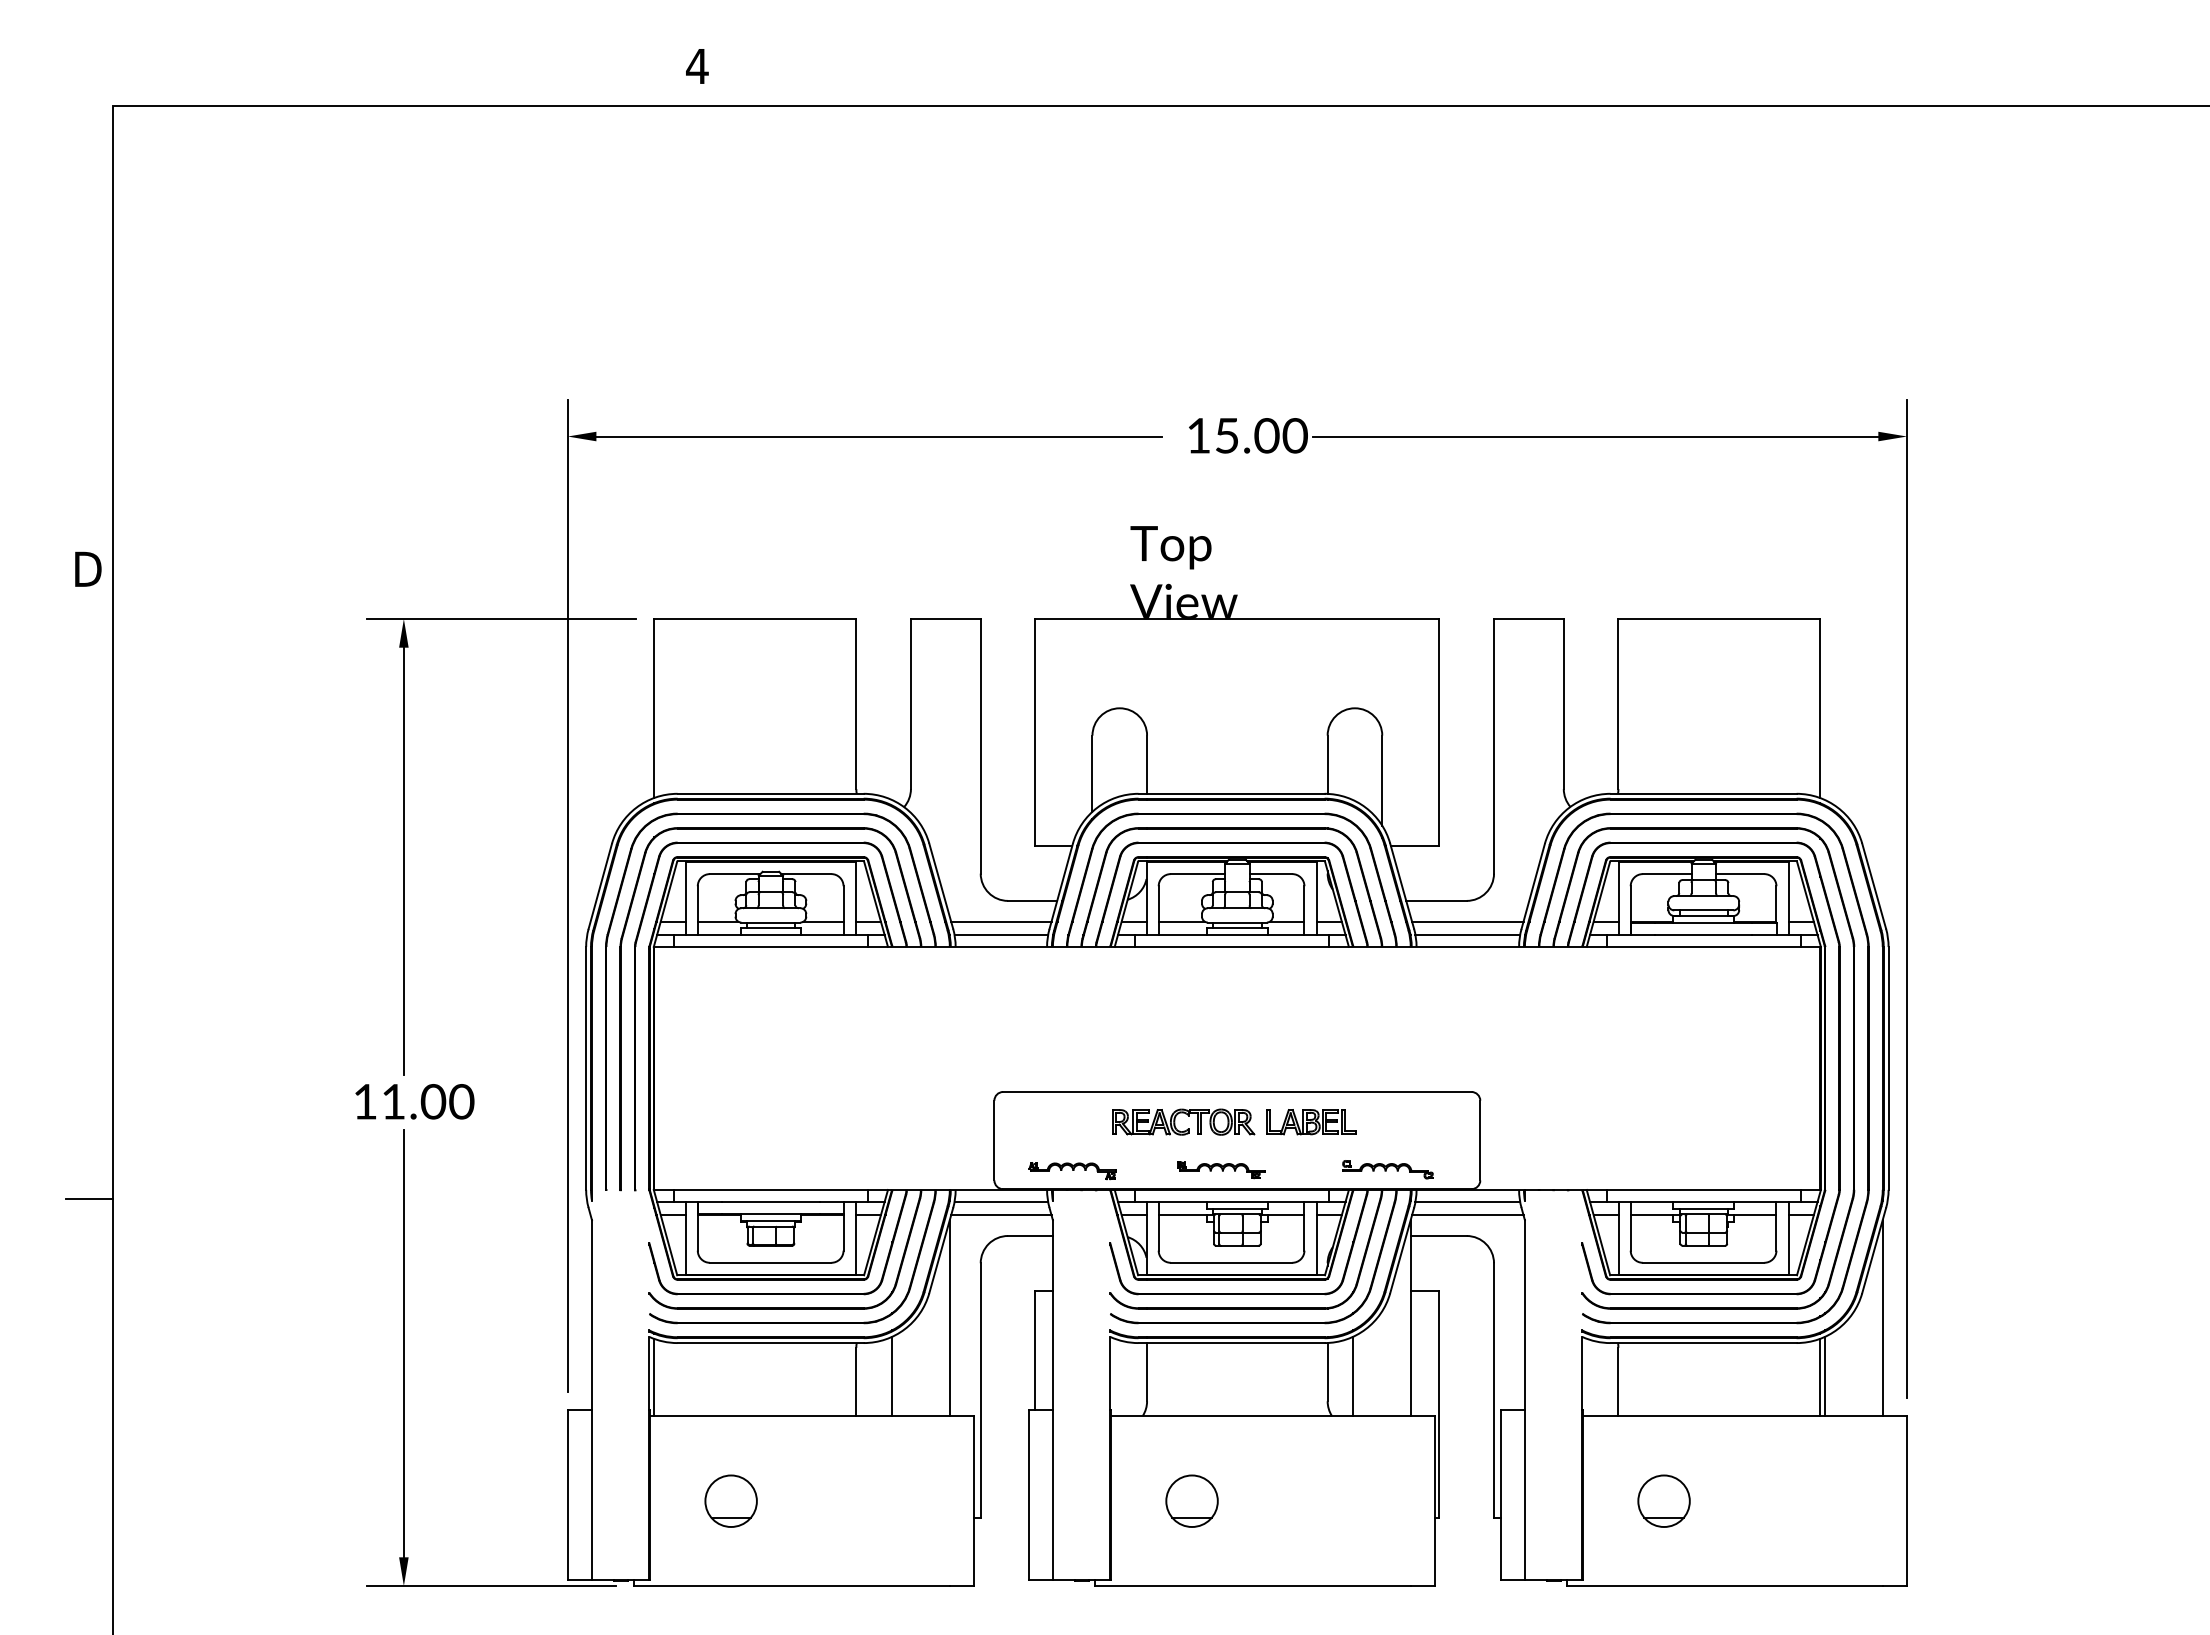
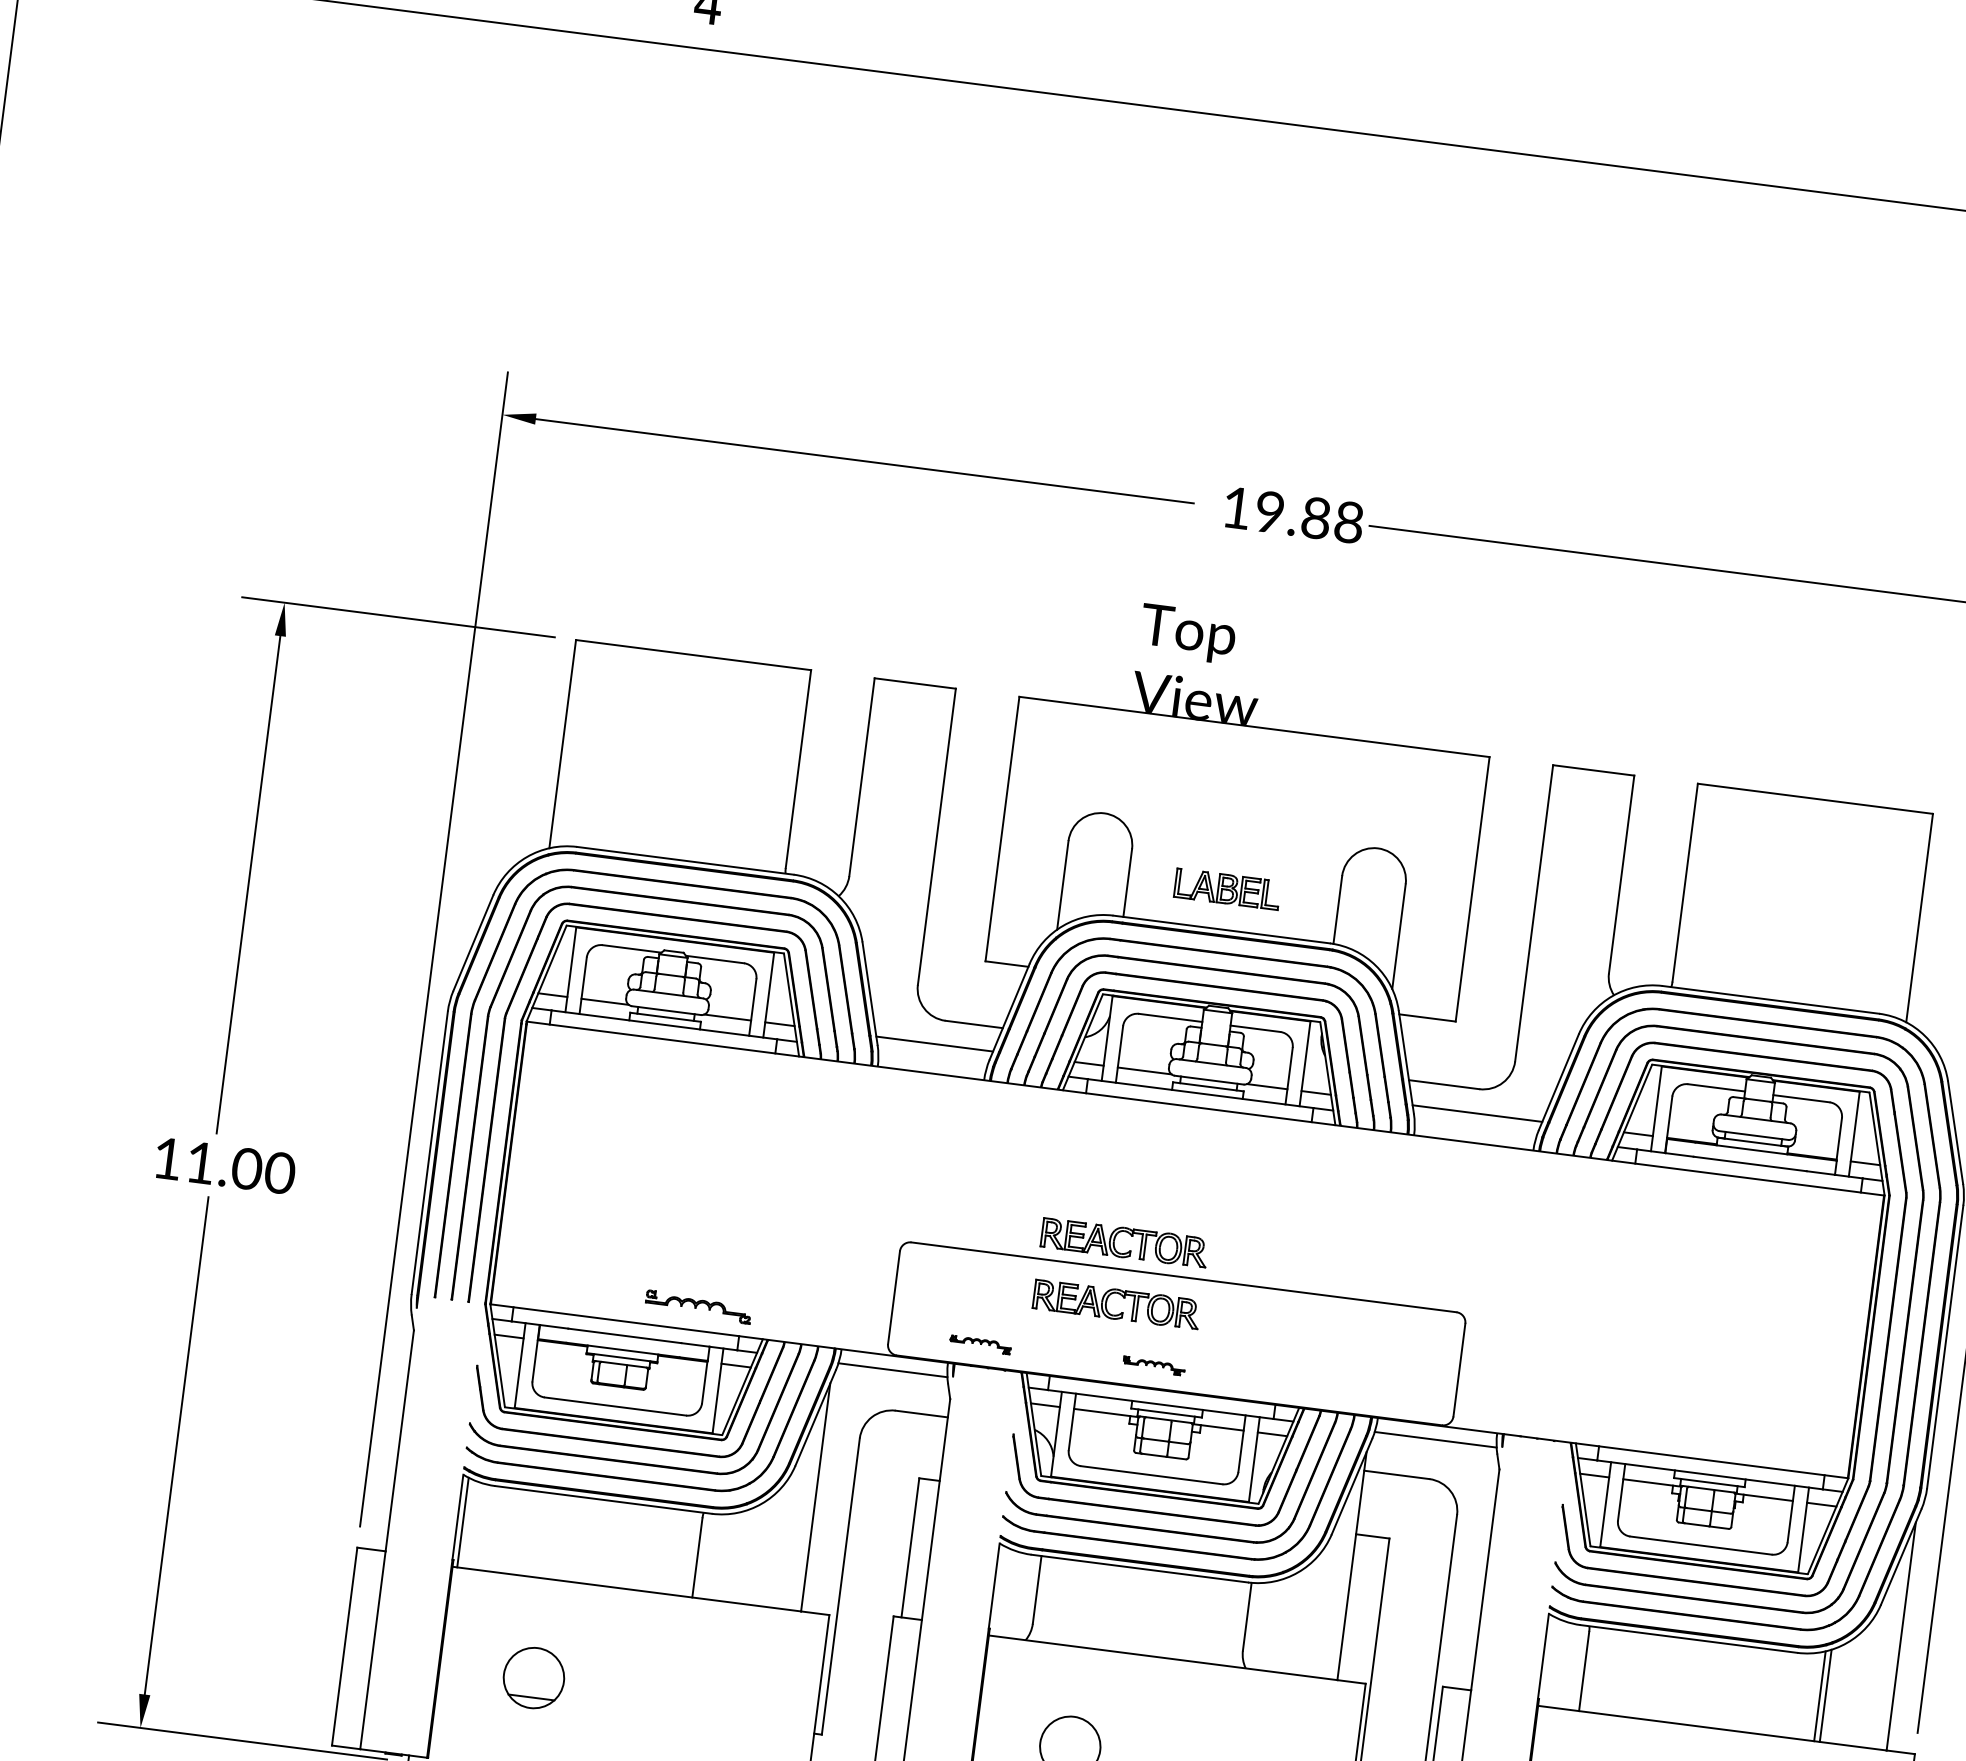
text: (1261, 435) -> (1309, 517), 15.00 -> 19.88
line: (1001, 934) -> (933, 1058), removed
line: (1467, 934) -> (1475, 1128), removed
part: (1188, 1063) -> (1131, 1236), added
part: (1311, 1122) -> (1227, 889), moved
part: (1387, 1169) -> (697, 1306), moved
part: (1221, 1170) -> (1153, 1366), size x0.6
part: (1072, 1171) -> (980, 1345), size x0.6
line: (1001, 1215) -> (891, 1385), removed
line: (1467, 1215) -> (1433, 1455), removed
line: (892, 1375) -> (740, 1555), removed
line: (1353, 1375) -> (1276, 1624), removed

